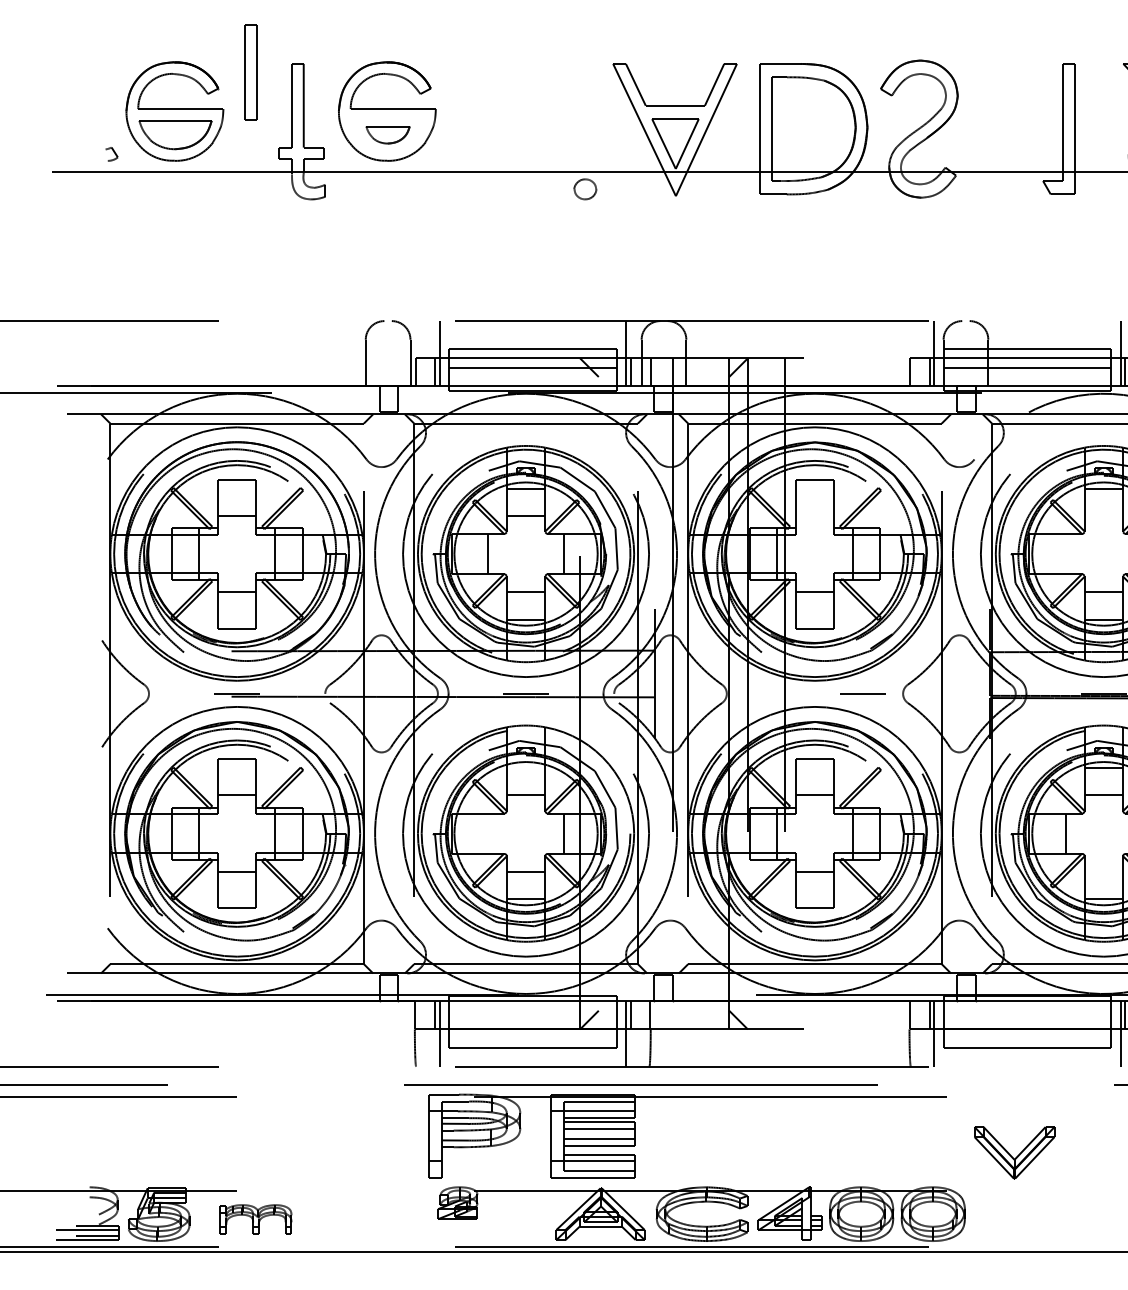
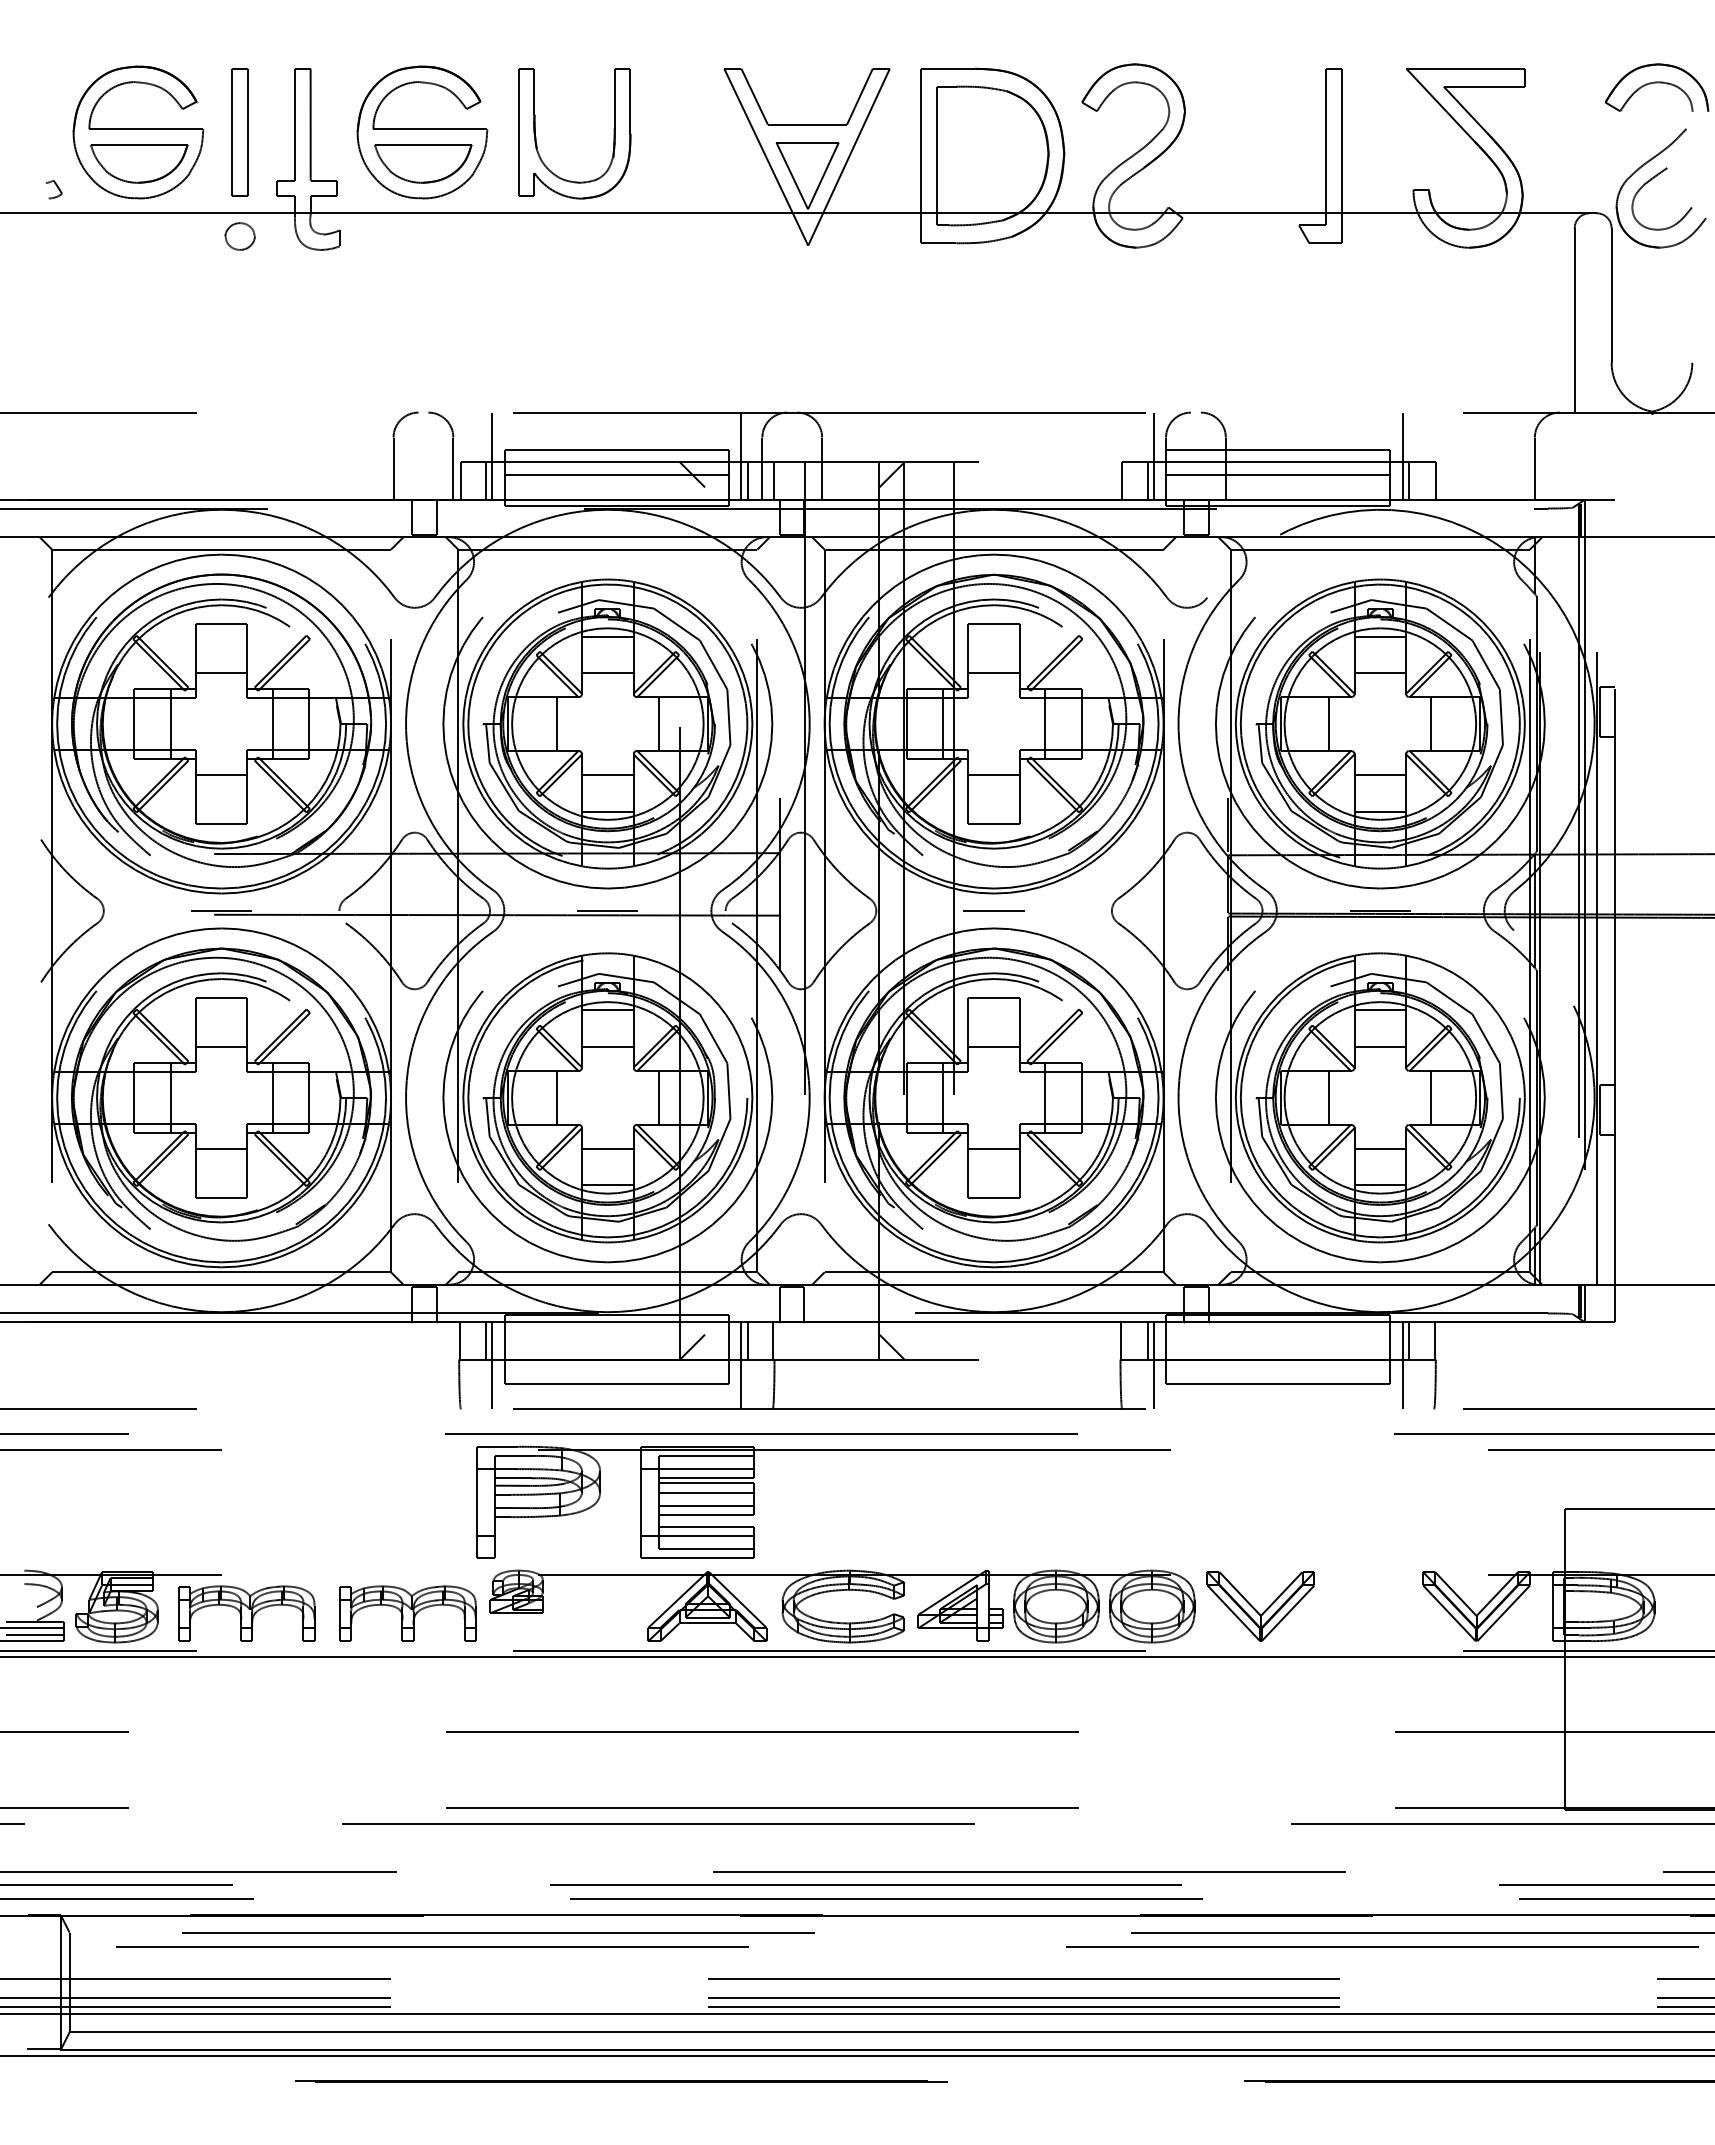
part: (250, 72) -> (239, 132), moved
part: (472, 114) -> (536, 136), added
part: (388, 134) -> (423, 163), size x1.67
part: (584, 189) -> (239, 236), moved
line: (814, 516) -> (993, 673), added
line: (1103, 516) -> (1380, 673), added
line: (1065, 553) -> (1329, 723), added
line: (862, 693) -> (993, 910), moved
line: (525, 768) -> (607, 1010), added
line: (487, 833) -> (556, 1097), added
line: (1103, 871) -> (1380, 1148), added
part: (1014, 1152) -> (1260, 1606), moved
part: (255, 1219) -> (246, 1613), size x1.43
part: (376, 1219) -> (407, 1613), added

